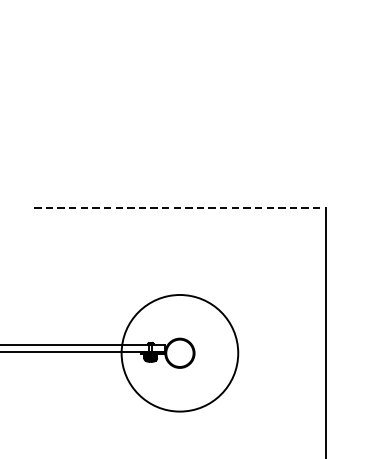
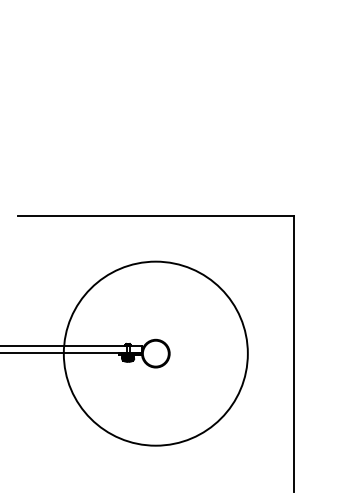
line: (180, 207) -> (156, 215), dashed -> solid
circle: (179, 353) -> (155, 353), size x1.67

